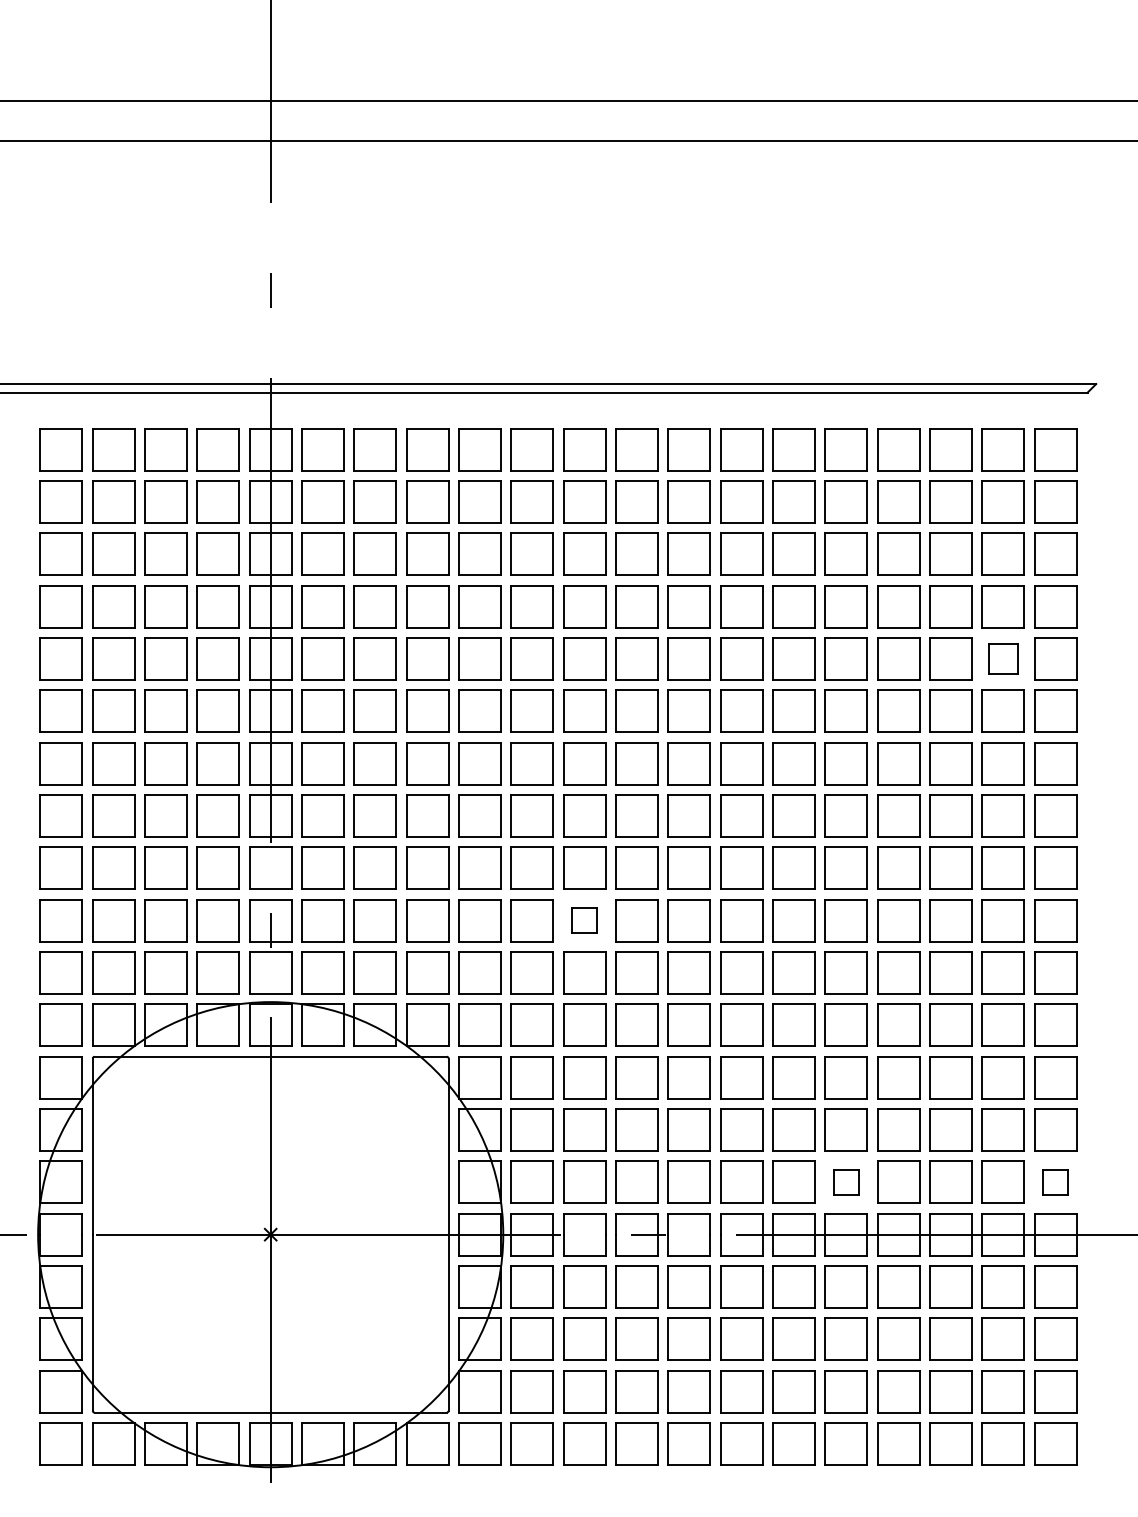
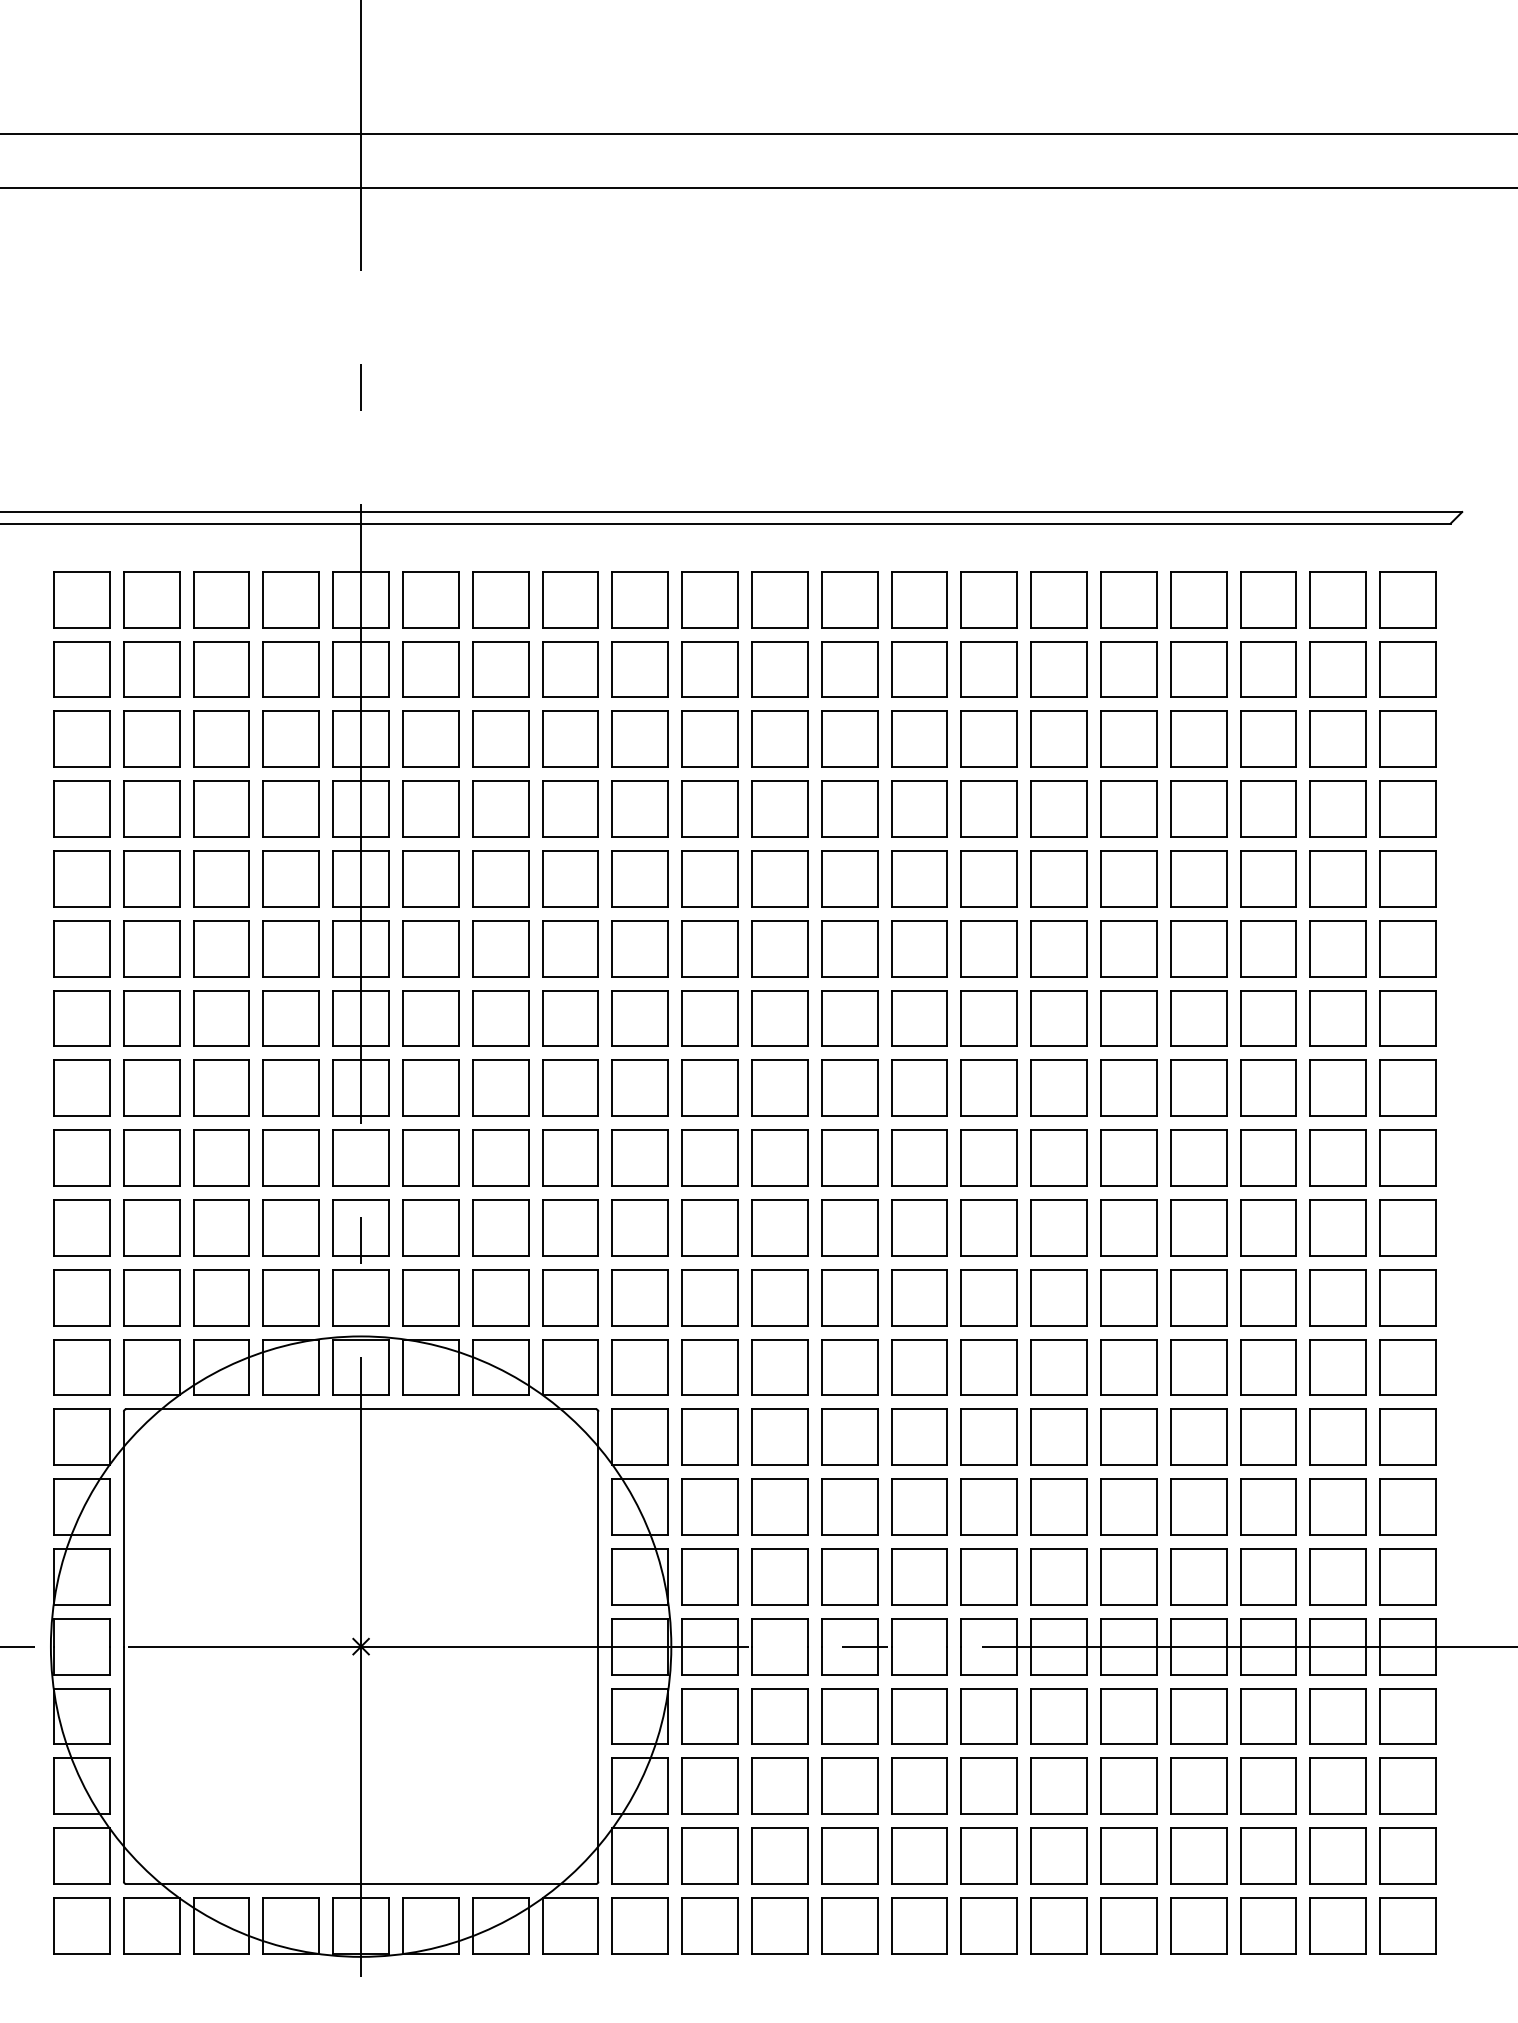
part: (1002, 658) -> (1337, 878), size x1.43
part: (584, 920) -> (779, 1227), size x1.67
part: (846, 1182) -> (1128, 1576), size x1.67
part: (1055, 1182) -> (1407, 1576), size x1.67

